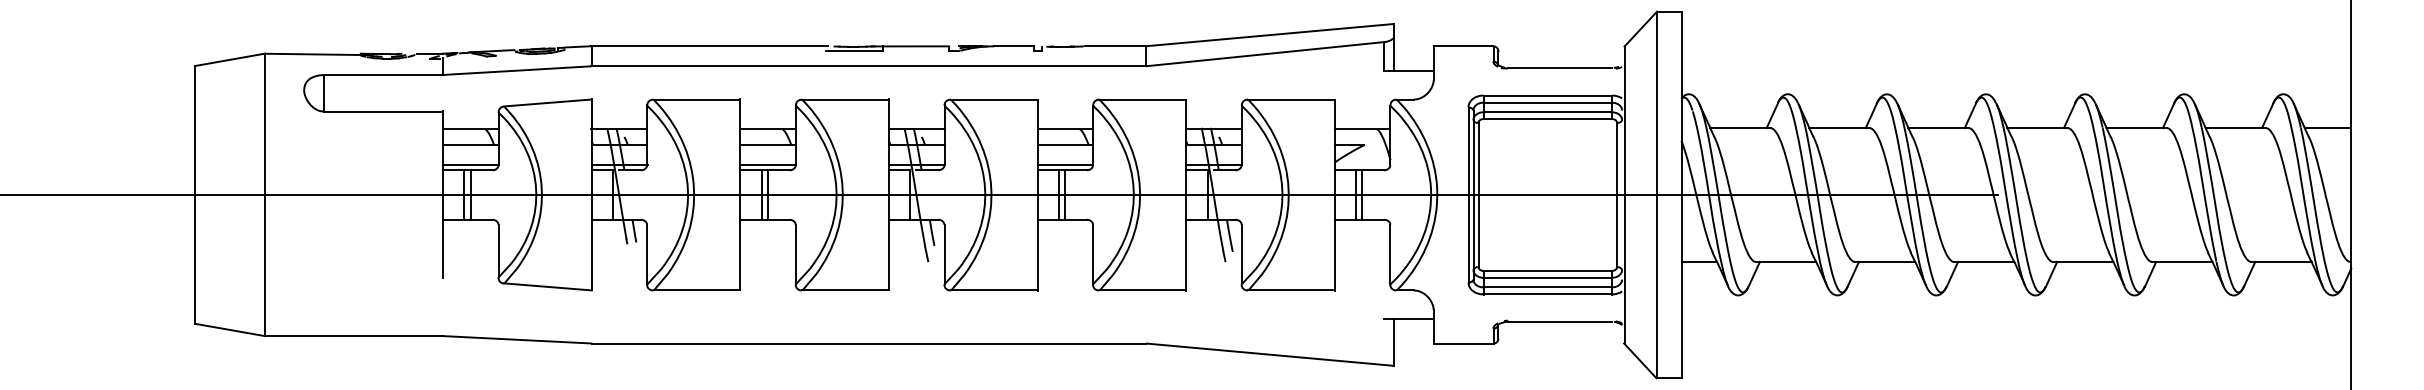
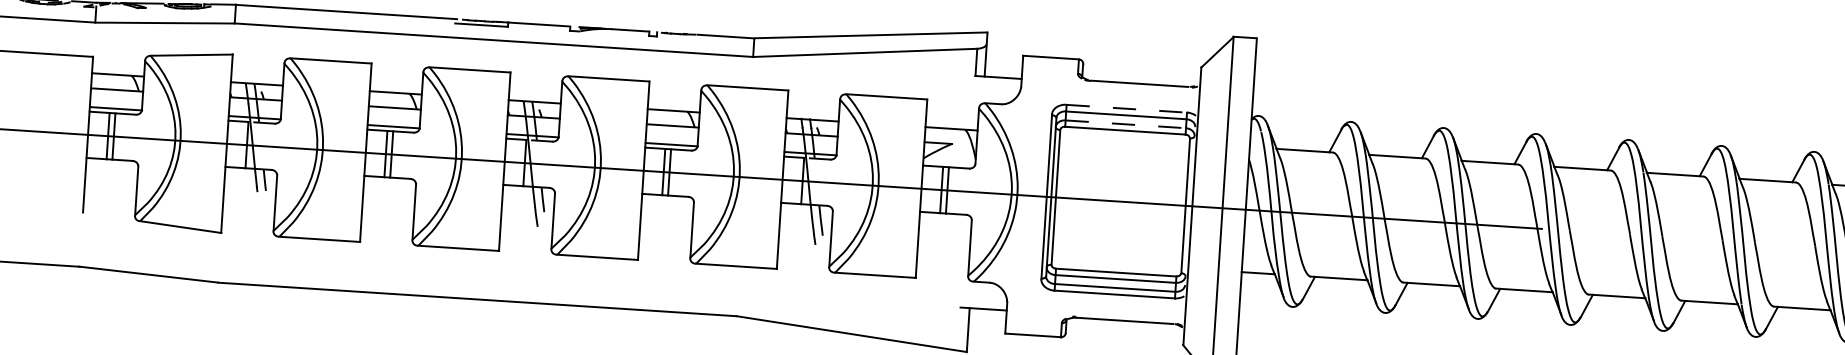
line: (1548, 95) -> (1127, 108), solid -> dashed
line: (1548, 112) -> (1126, 124), solid -> dashed

